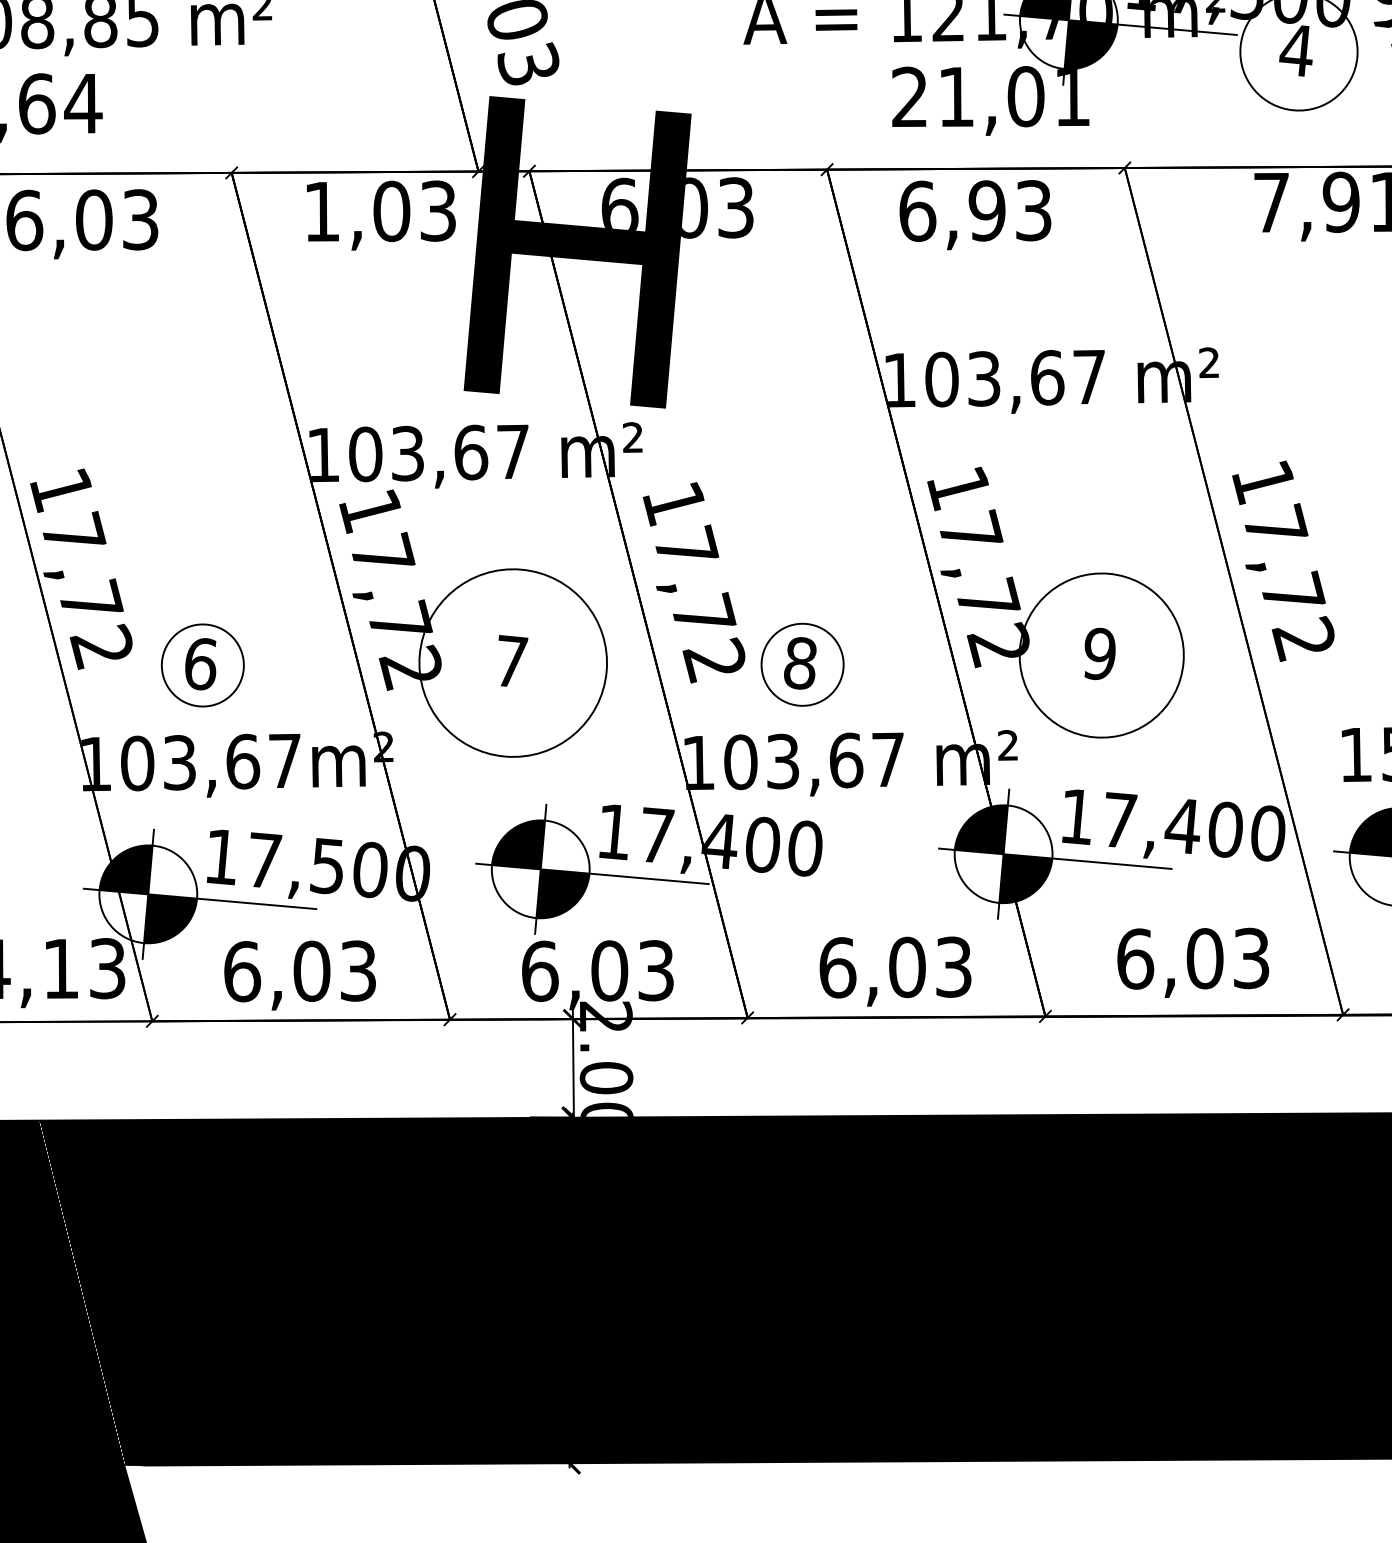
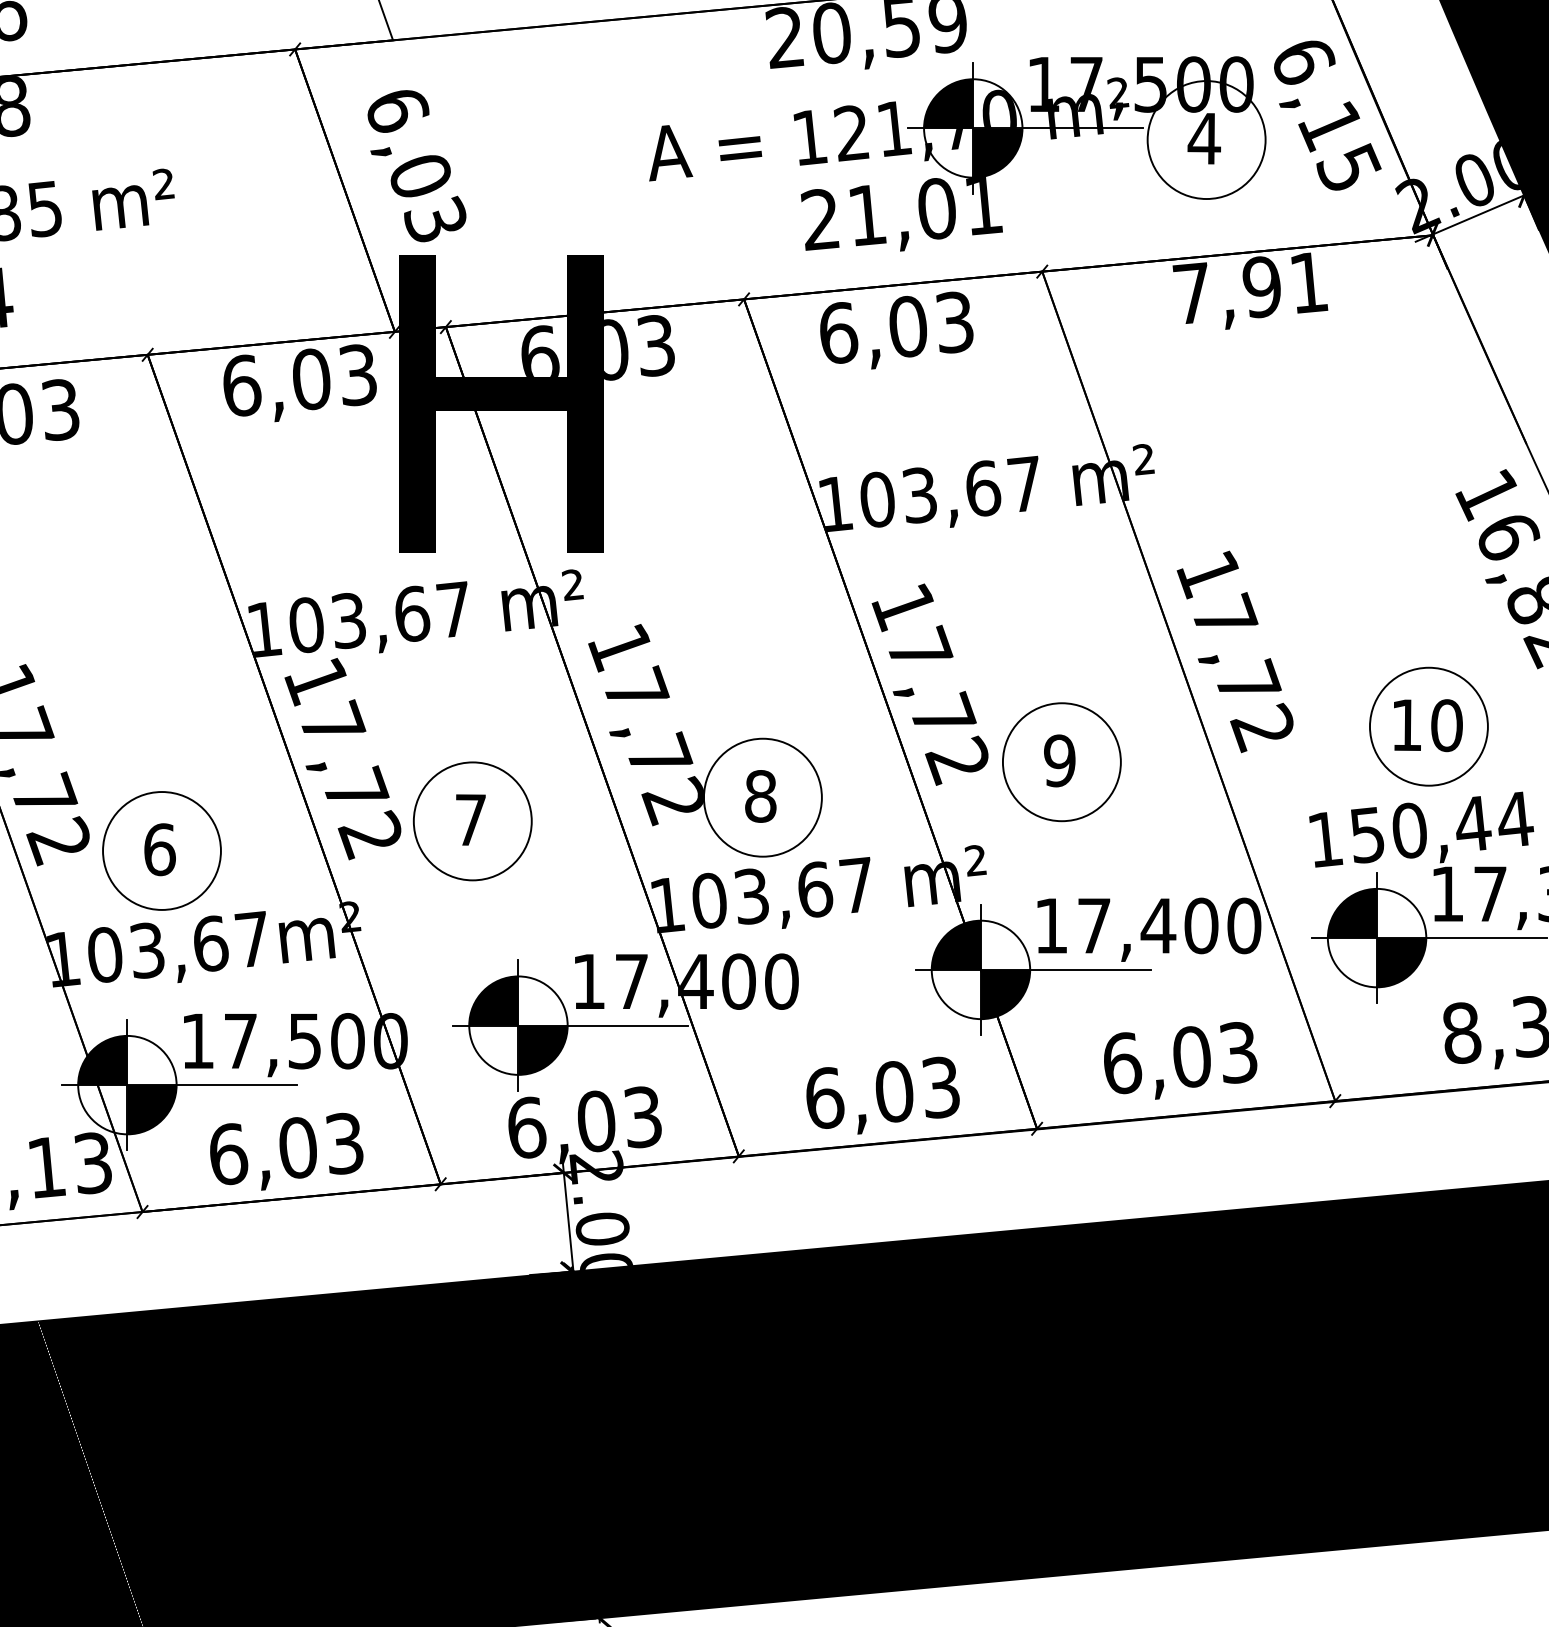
text: (986, 210) -> (907, 326), 6,93 -> 6,03
text: (322, 211) -> (242, 385), 1,03 -> 6,03
circle: (1101, 655) -> (1061, 762), size x0.71
circle: (512, 663) -> (472, 821), size x0.62
circle: (202, 664) -> (161, 850), size x1.43
circle: (802, 664) -> (762, 797), size x1.43

